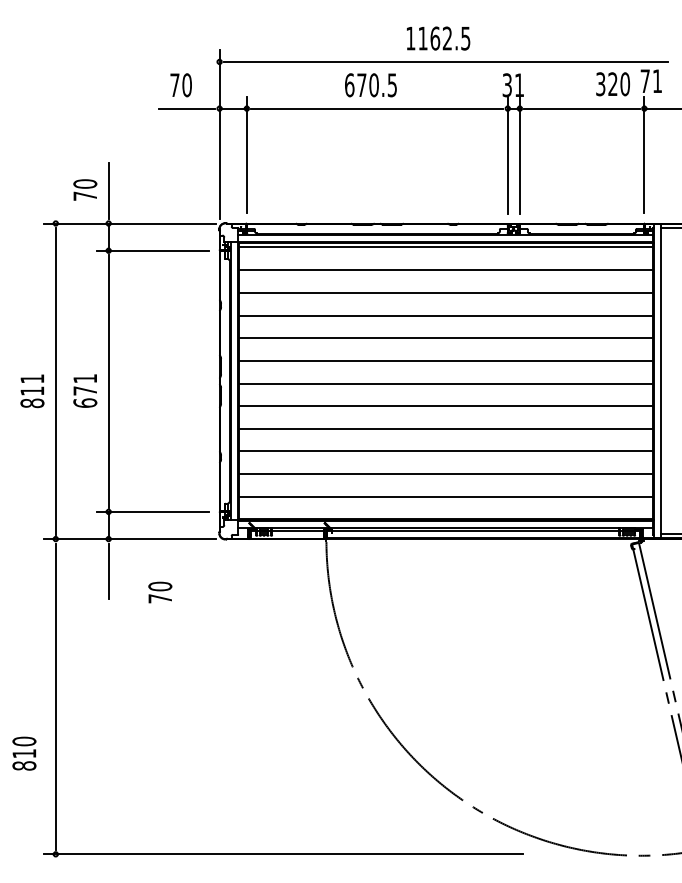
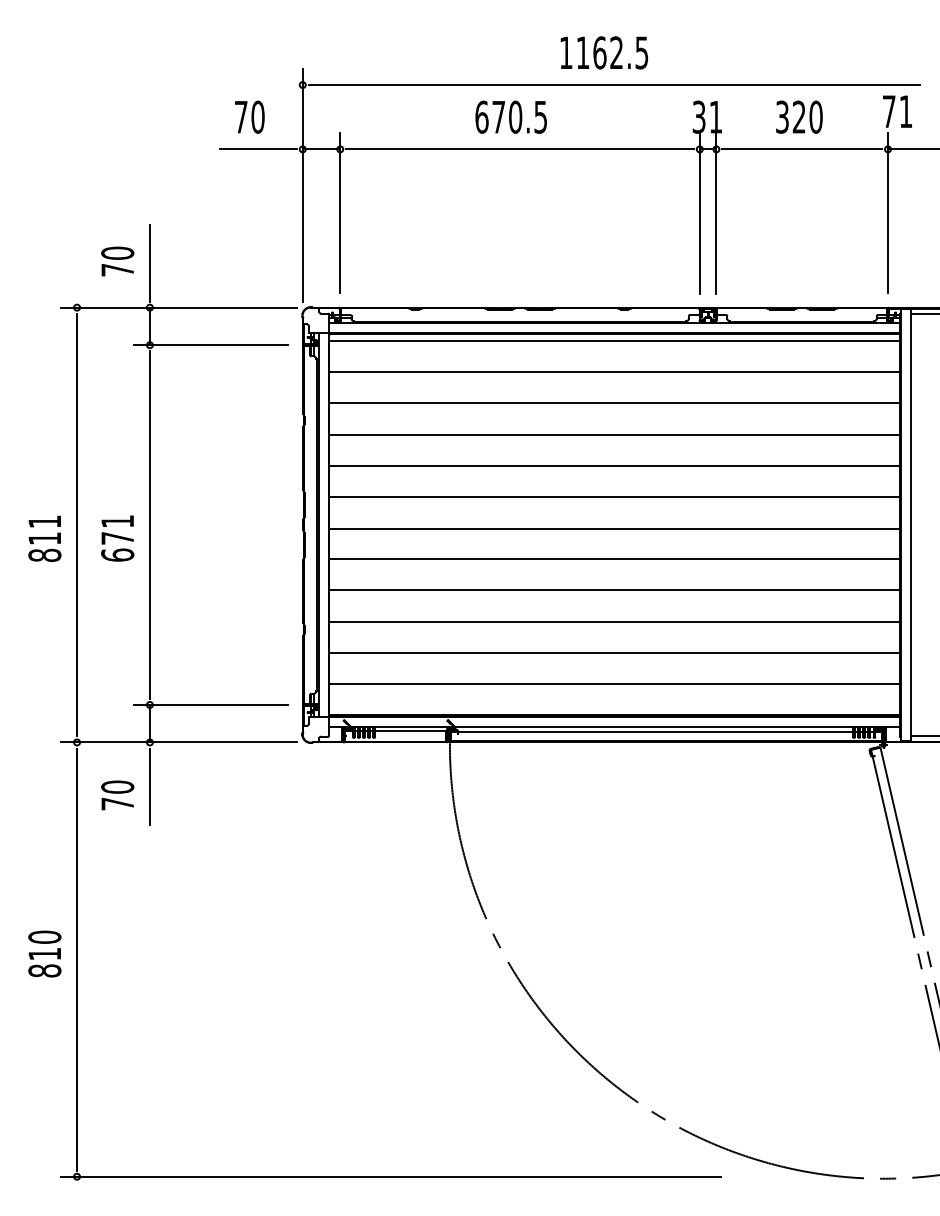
text: (612, 84) -> (798, 117), moved
text: (160, 592) -> (117, 795), moved
text: (24, 753) -> (44, 953), moved

